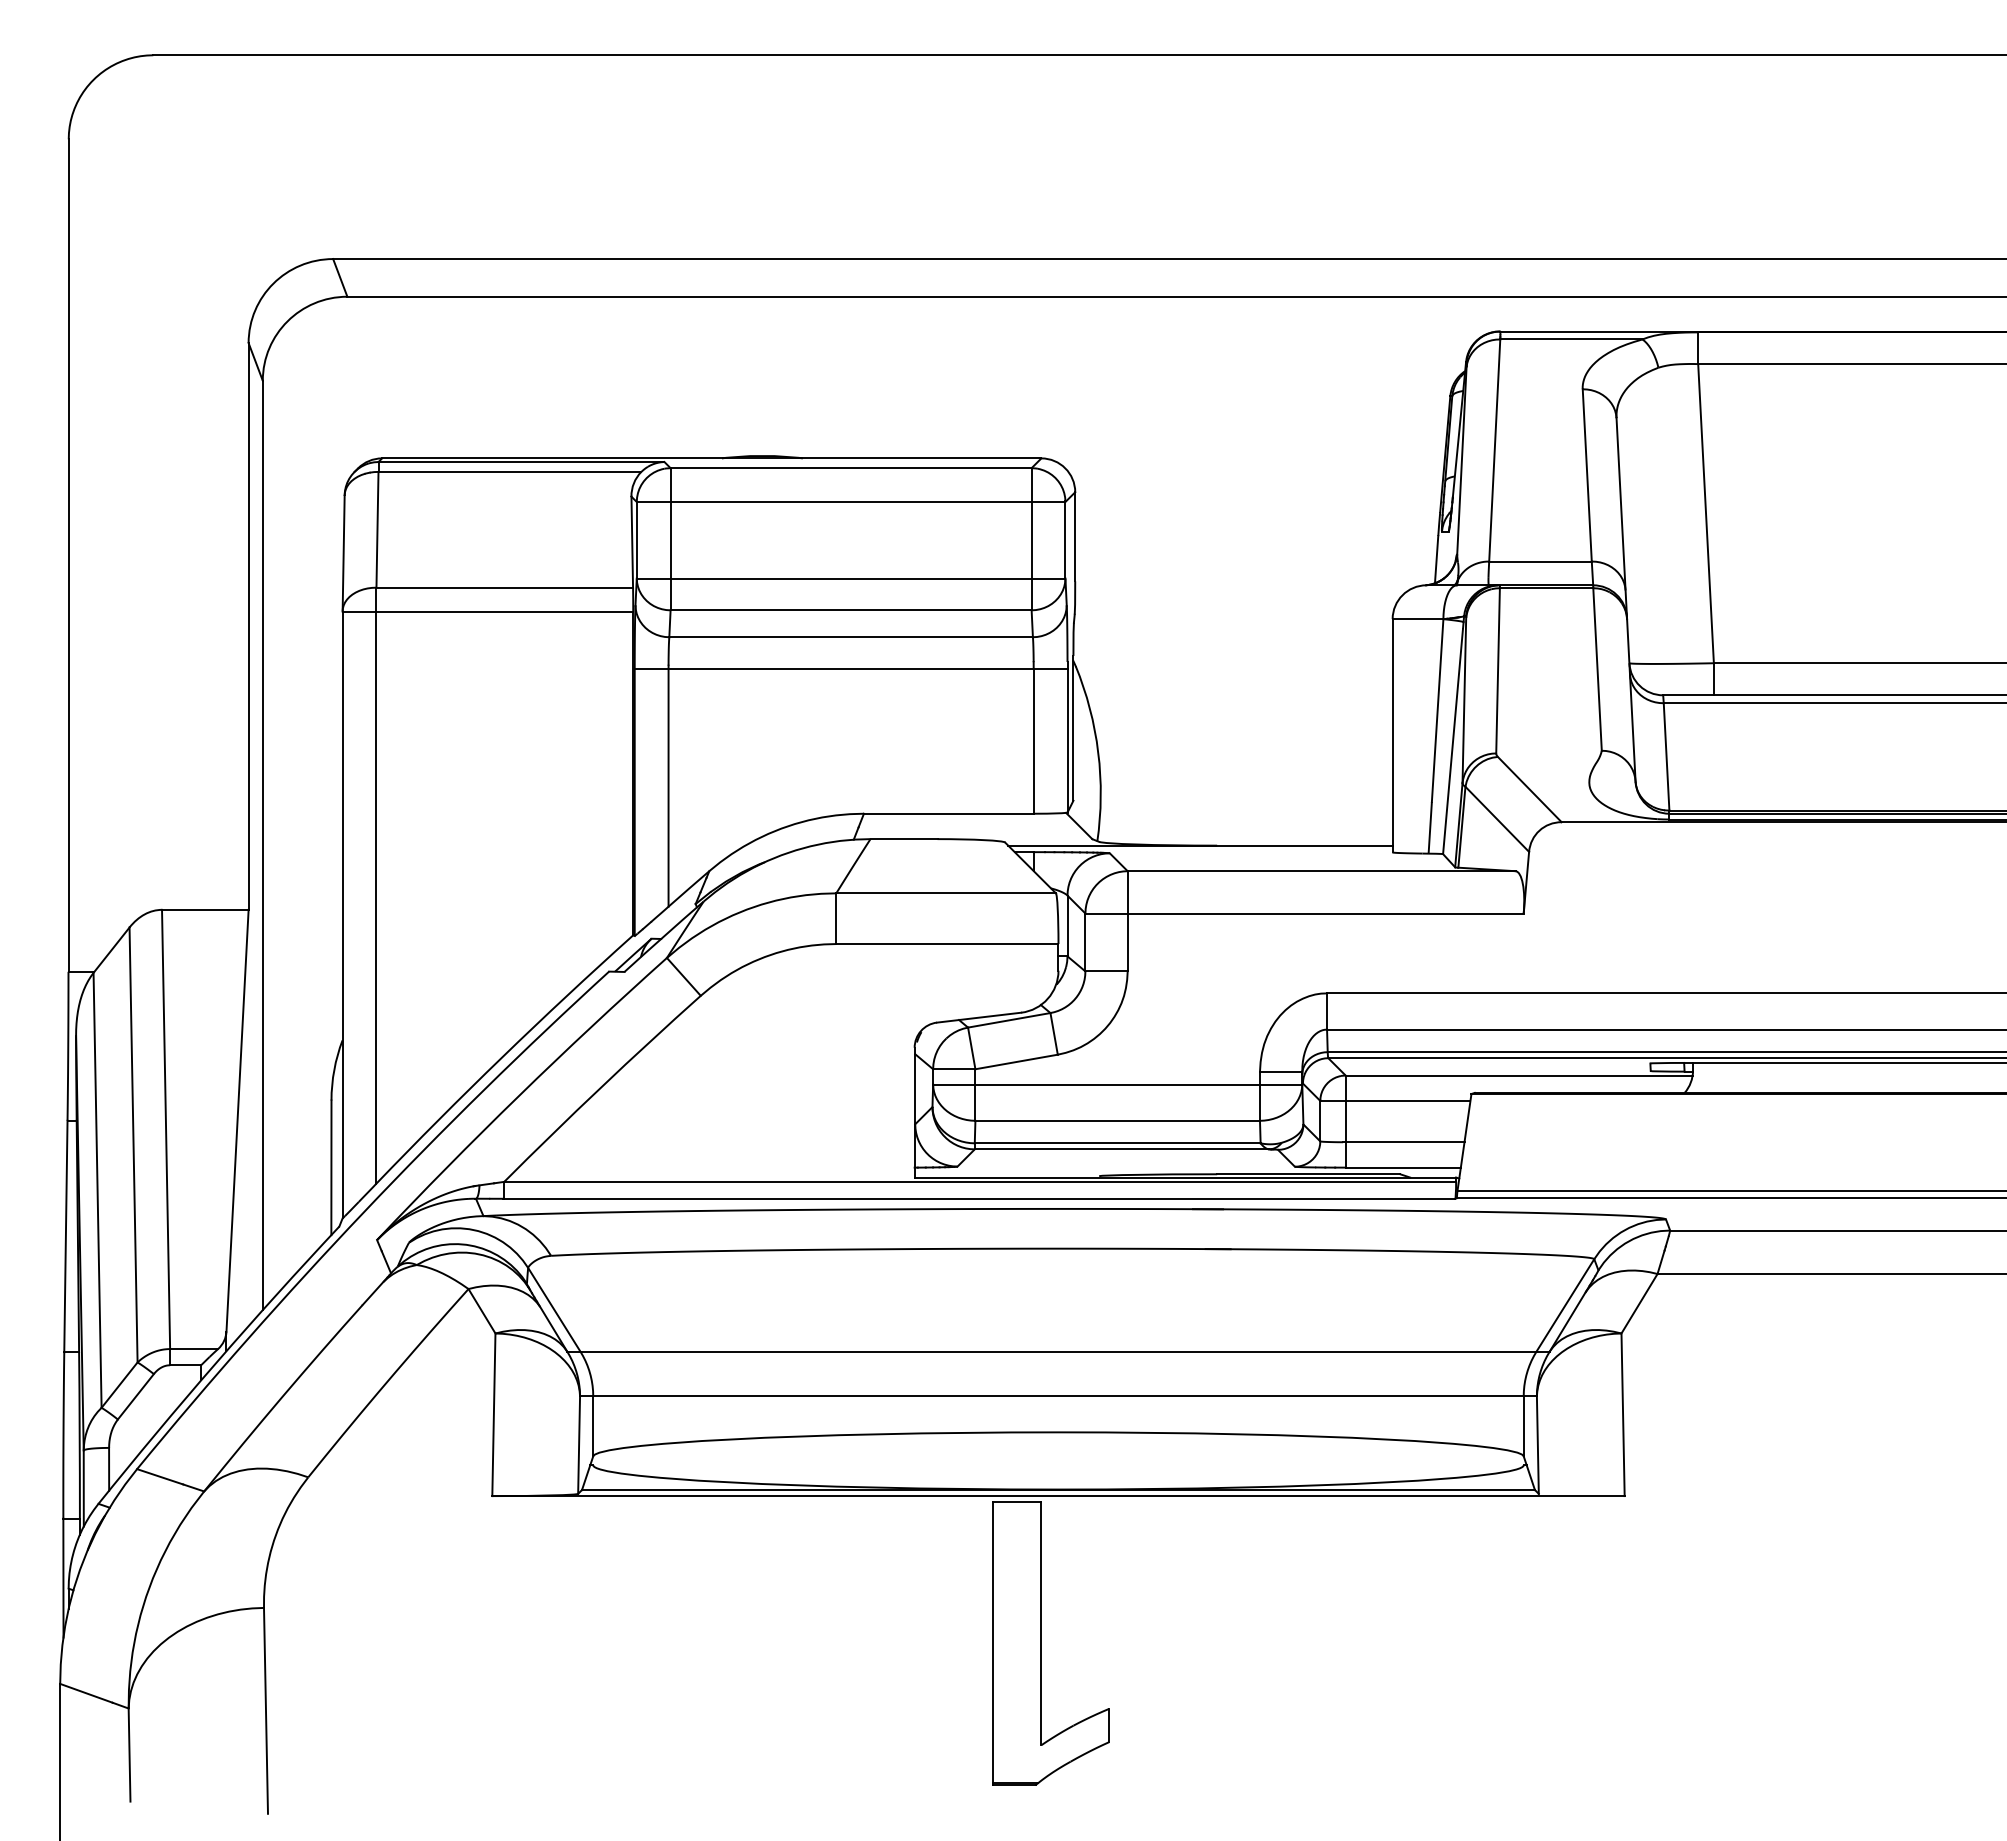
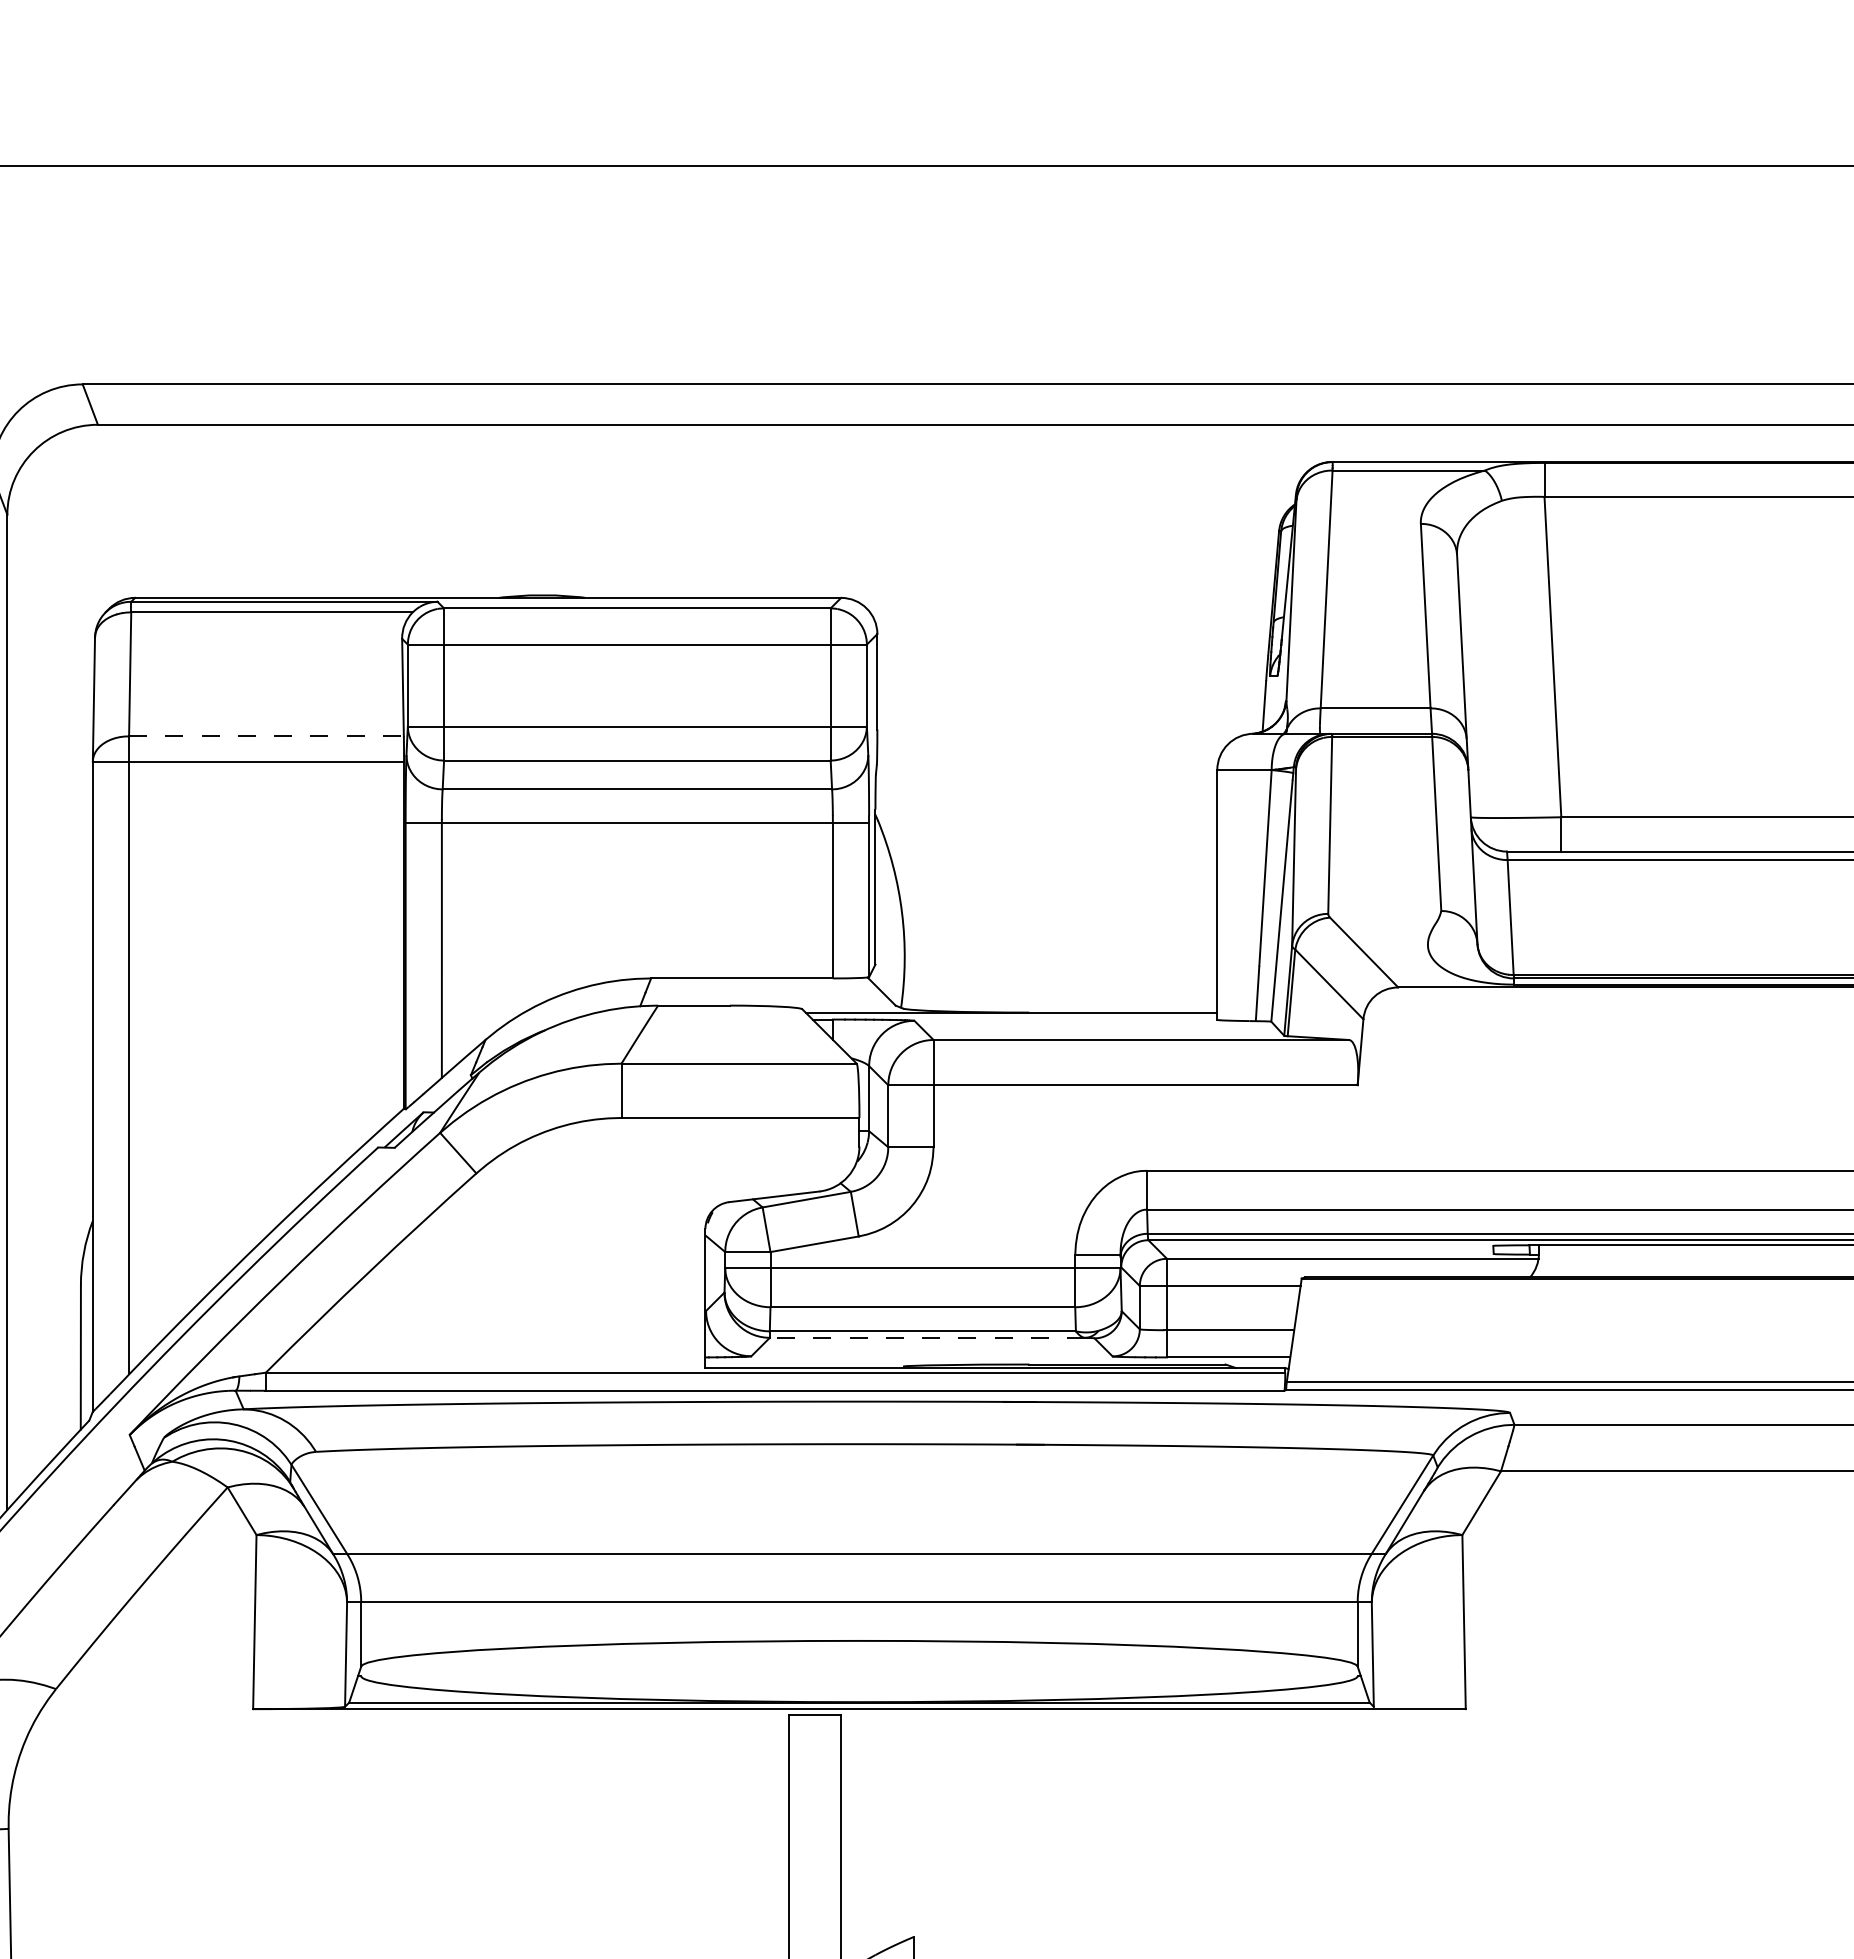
line: (505, 587) -> (267, 736), solid -> dashed
line: (1121, 1149) -> (926, 1337), solid -> dashed

